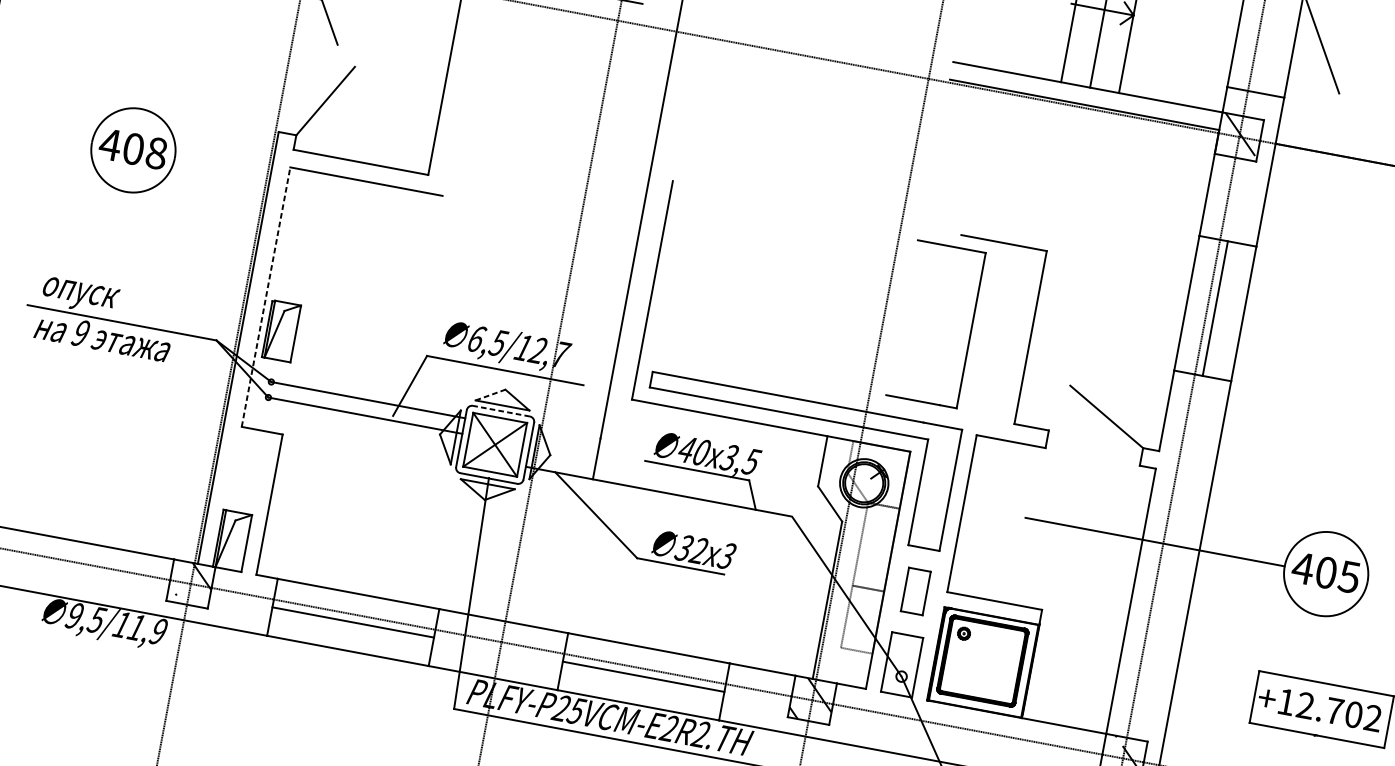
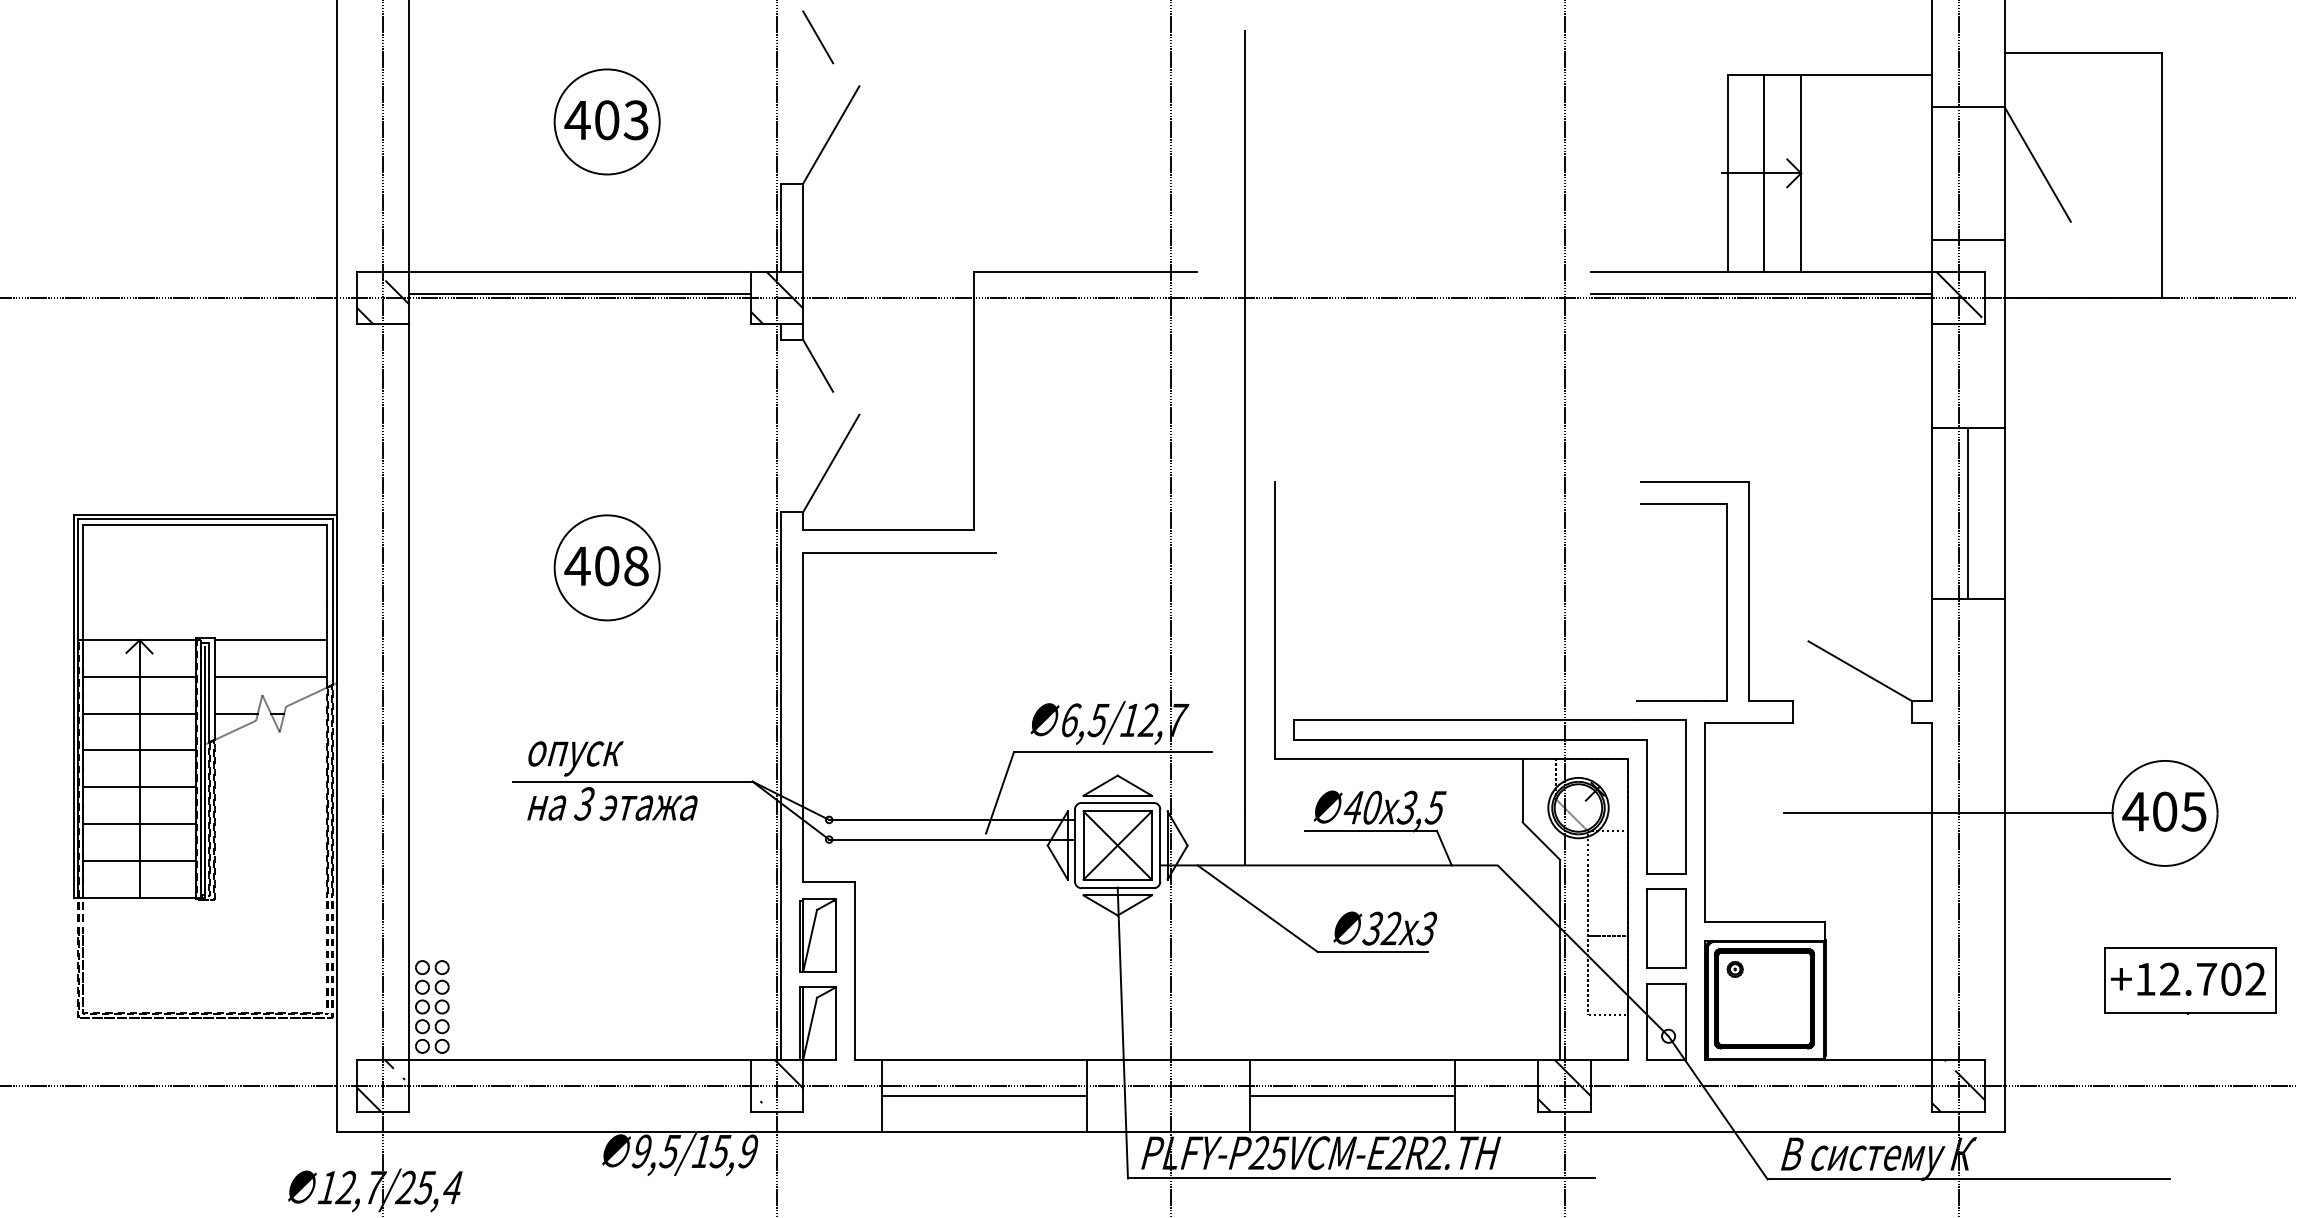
line: (266, 296) -> (803, 716), dashed -> solid
part: (971, 330) -> (1726, 602), moved
part: (281, 331) -> (818, 935), moved
text: (79, 332) -> (583, 803), 9 -> 3
line: (490, 394) -> (1100, 785), dashed -> solid
line: (501, 410) -> (1117, 802), dashed -> solid
part: (915, 591) -> (1666, 928), size x1.43
text: (136, 627) -> (720, 1151), 9,5/11,9 -> 9,5/15,9

